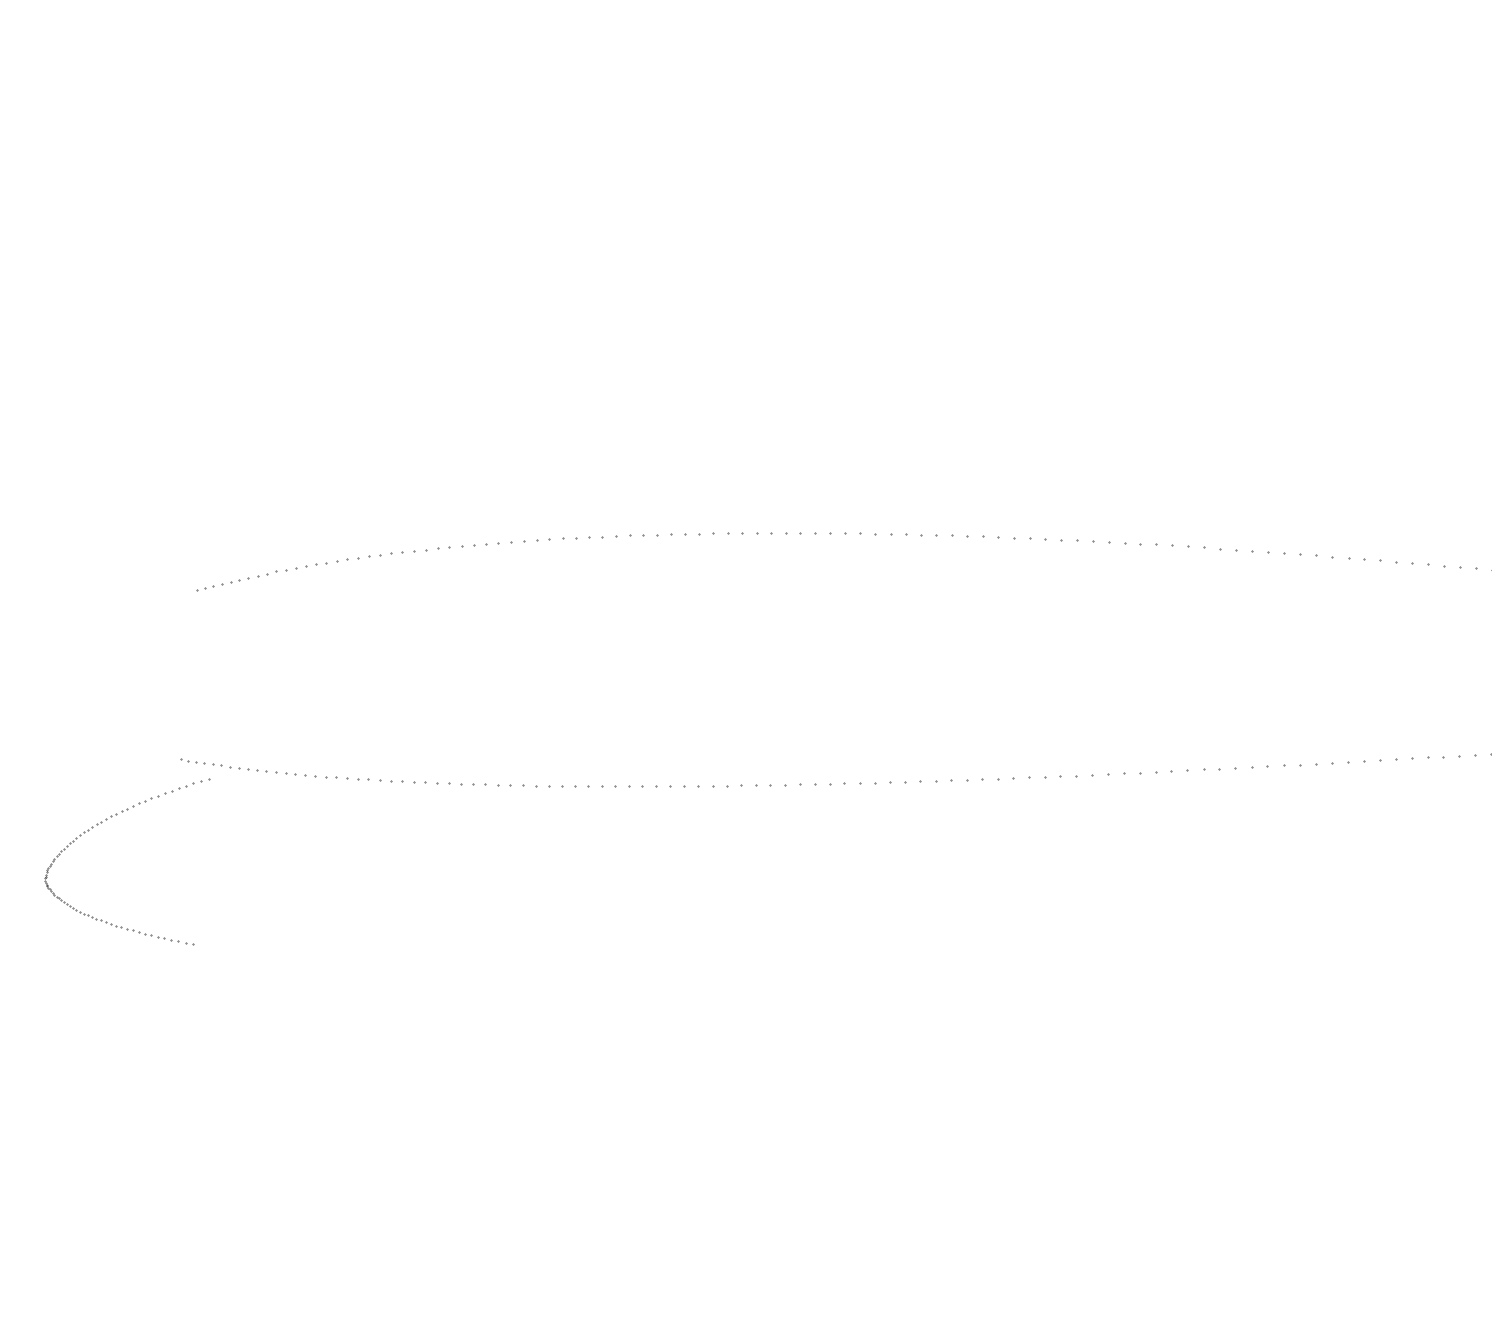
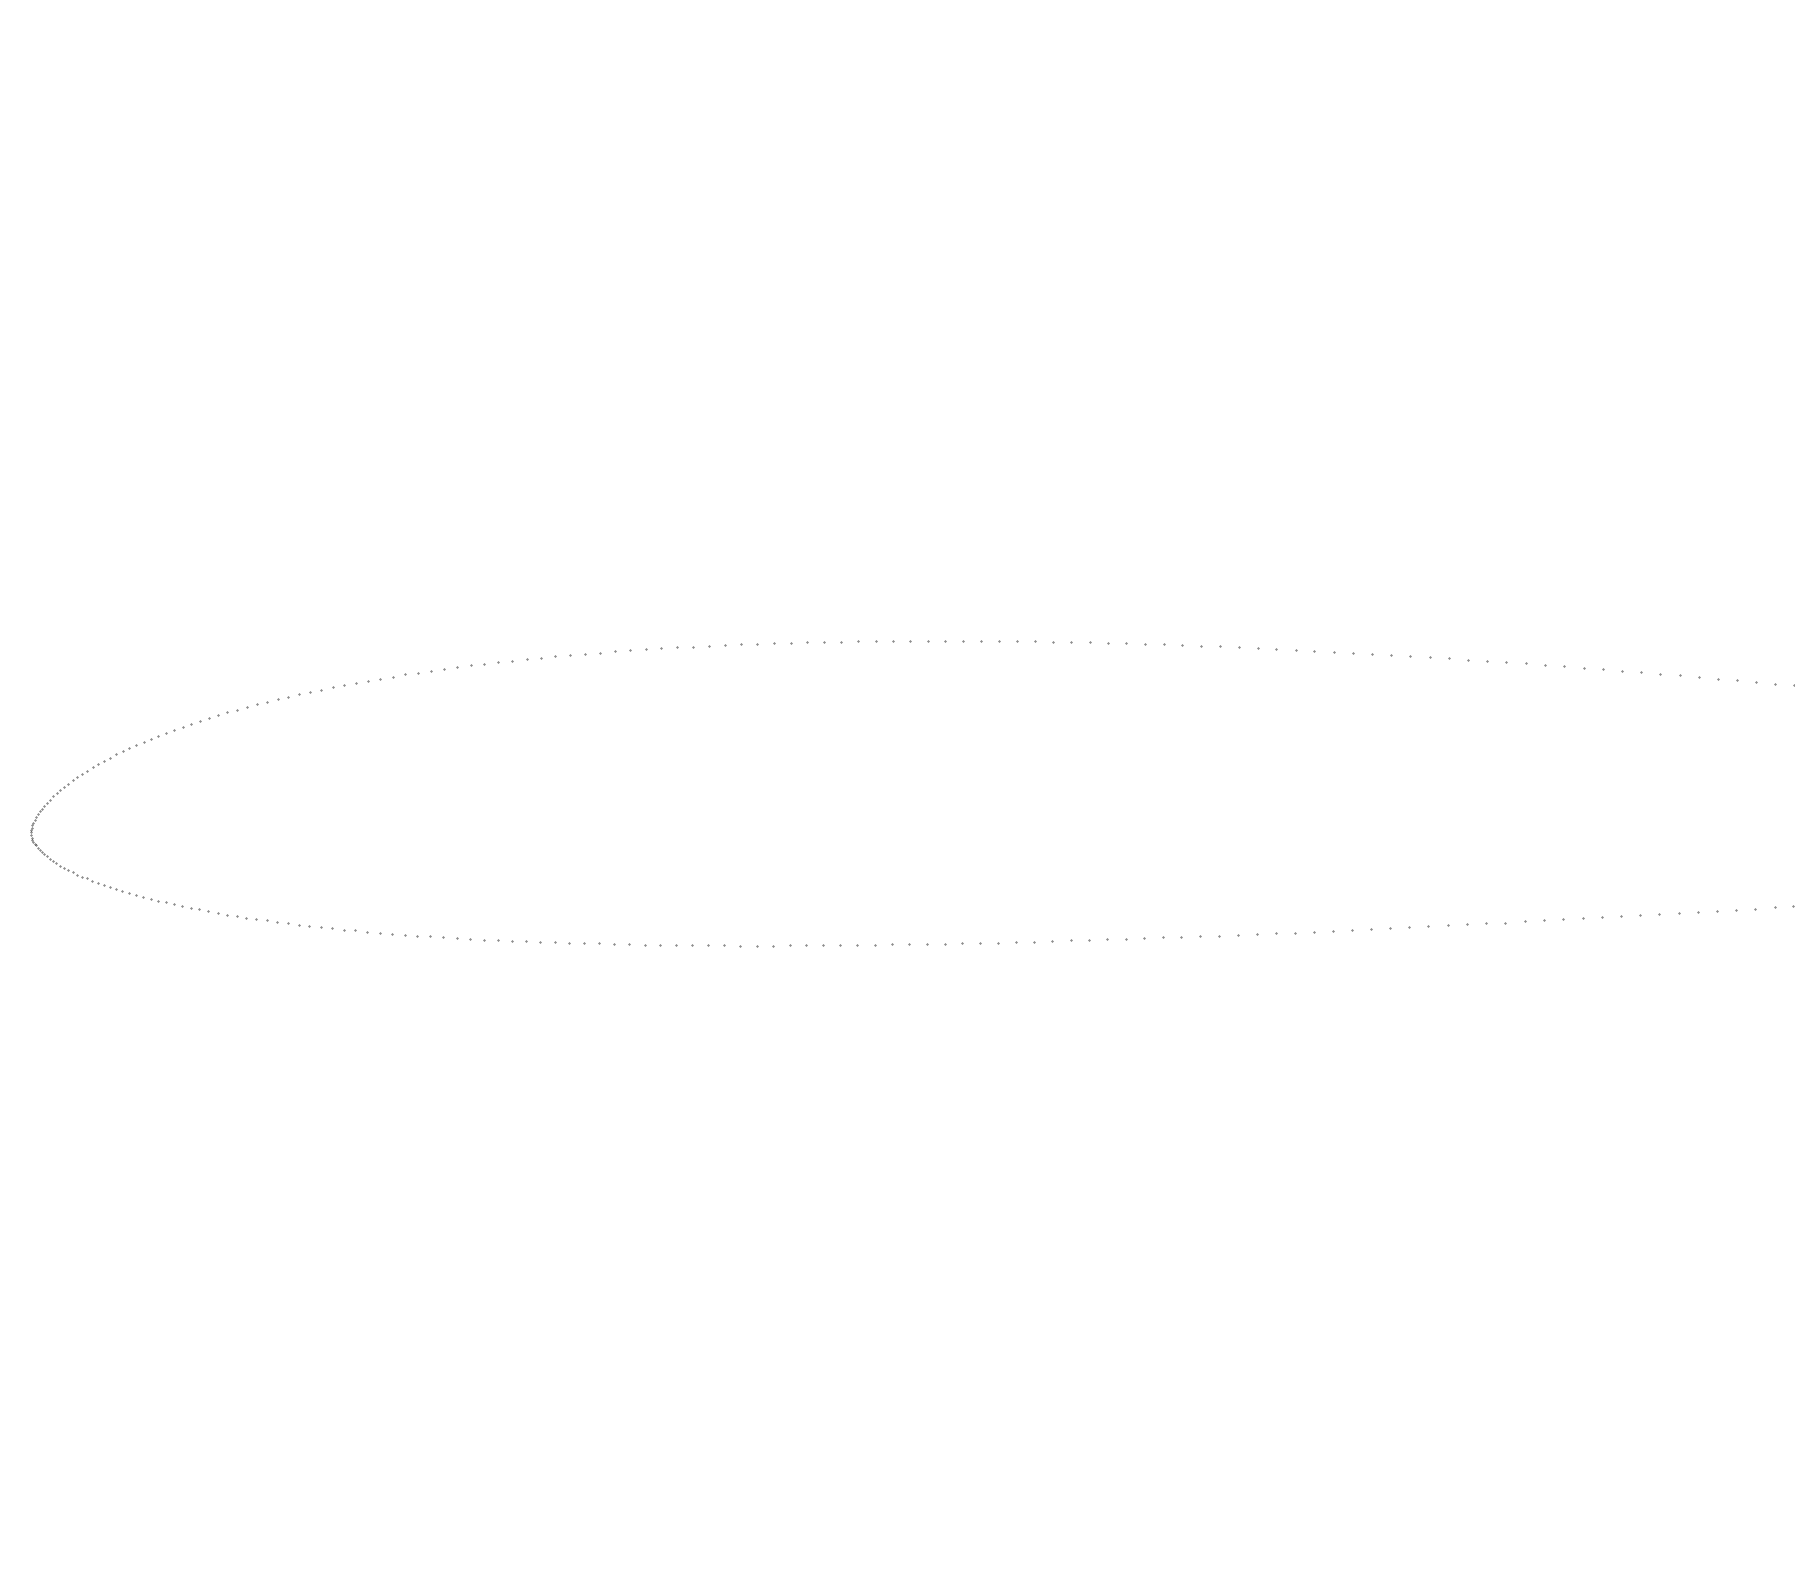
part: (106, 820) -> (104, 762), moved

